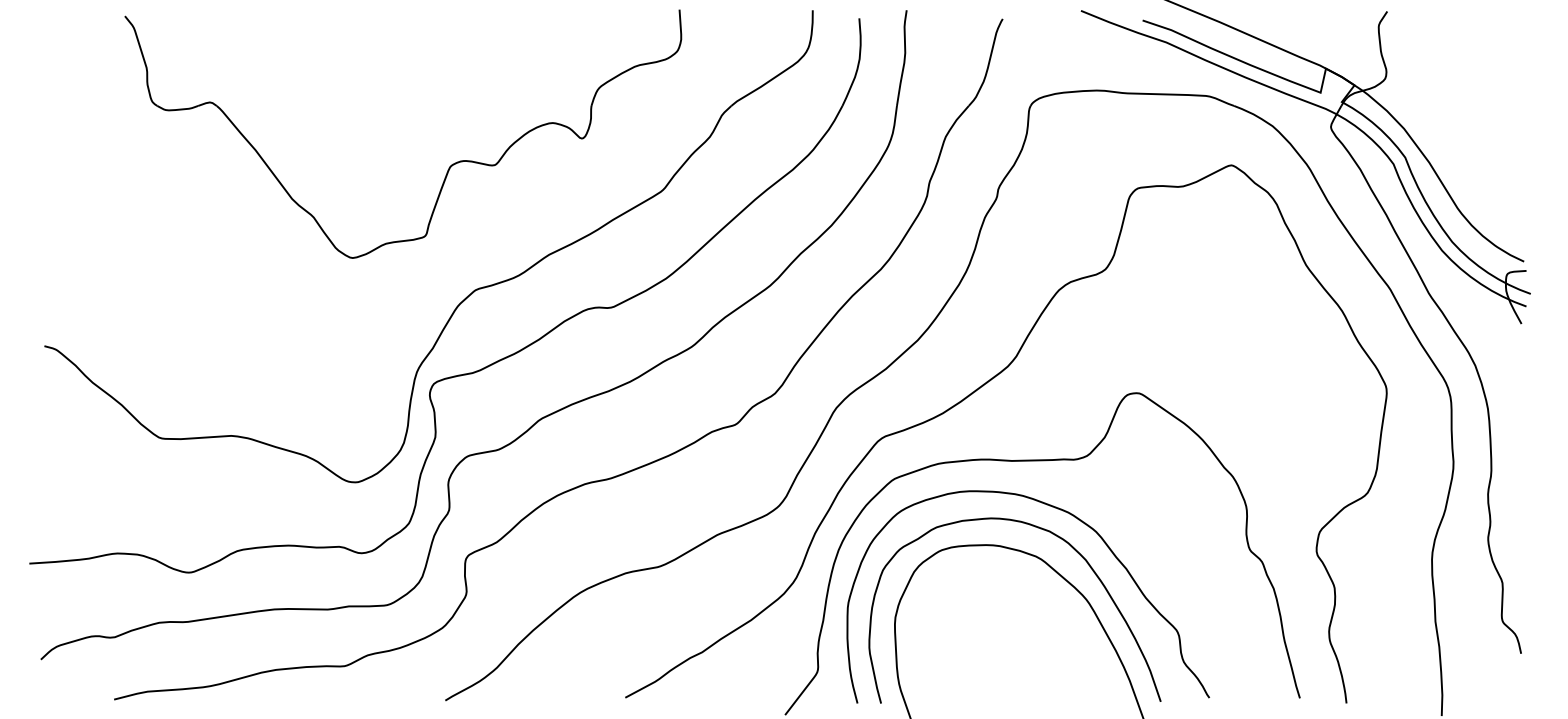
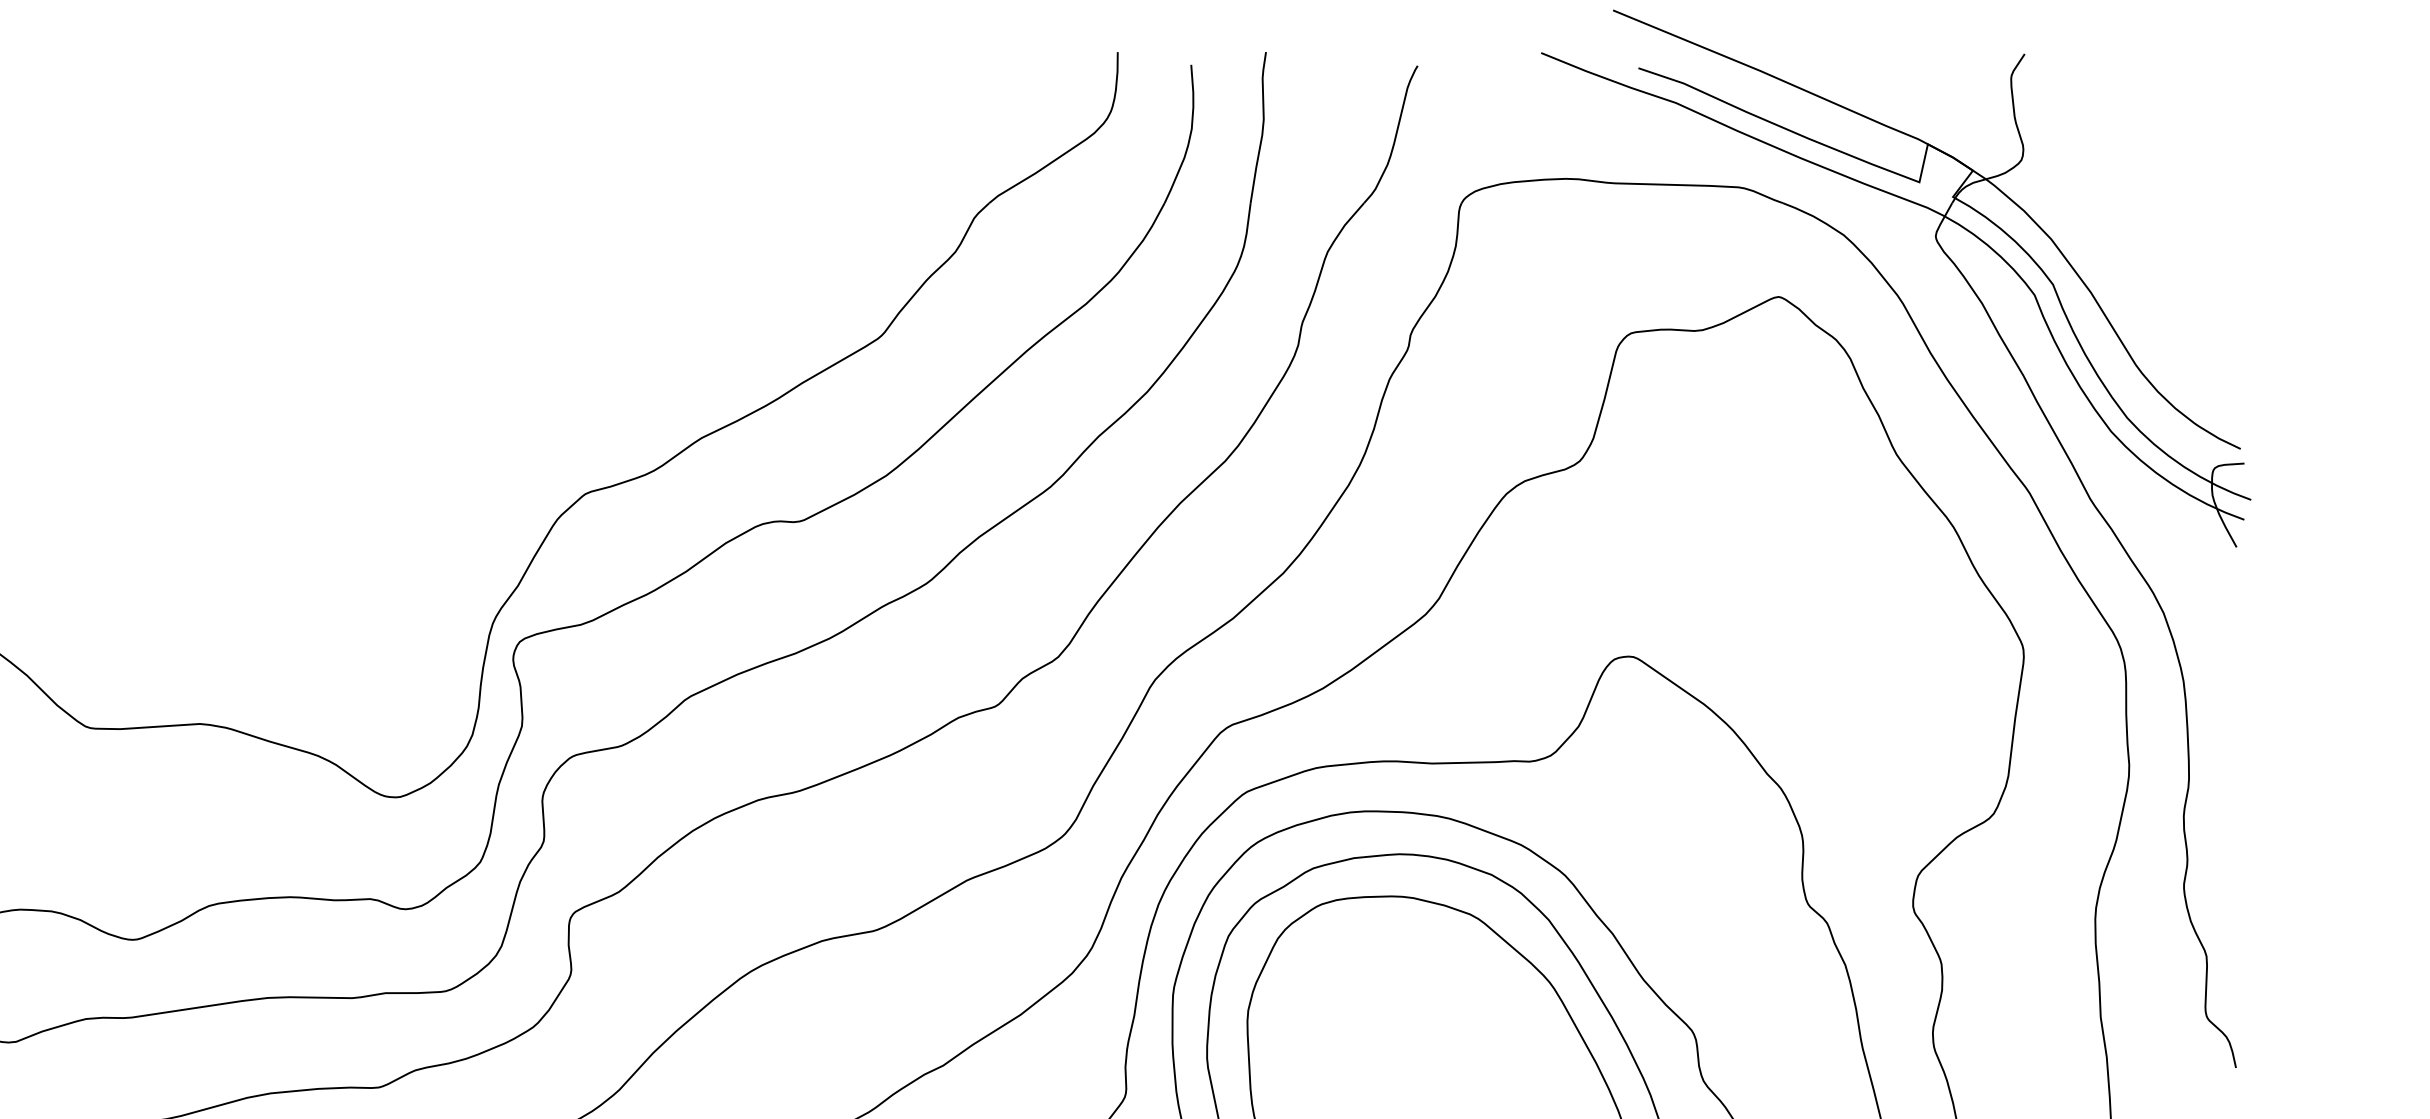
part: (449, 166) -> (544, 298), removed

